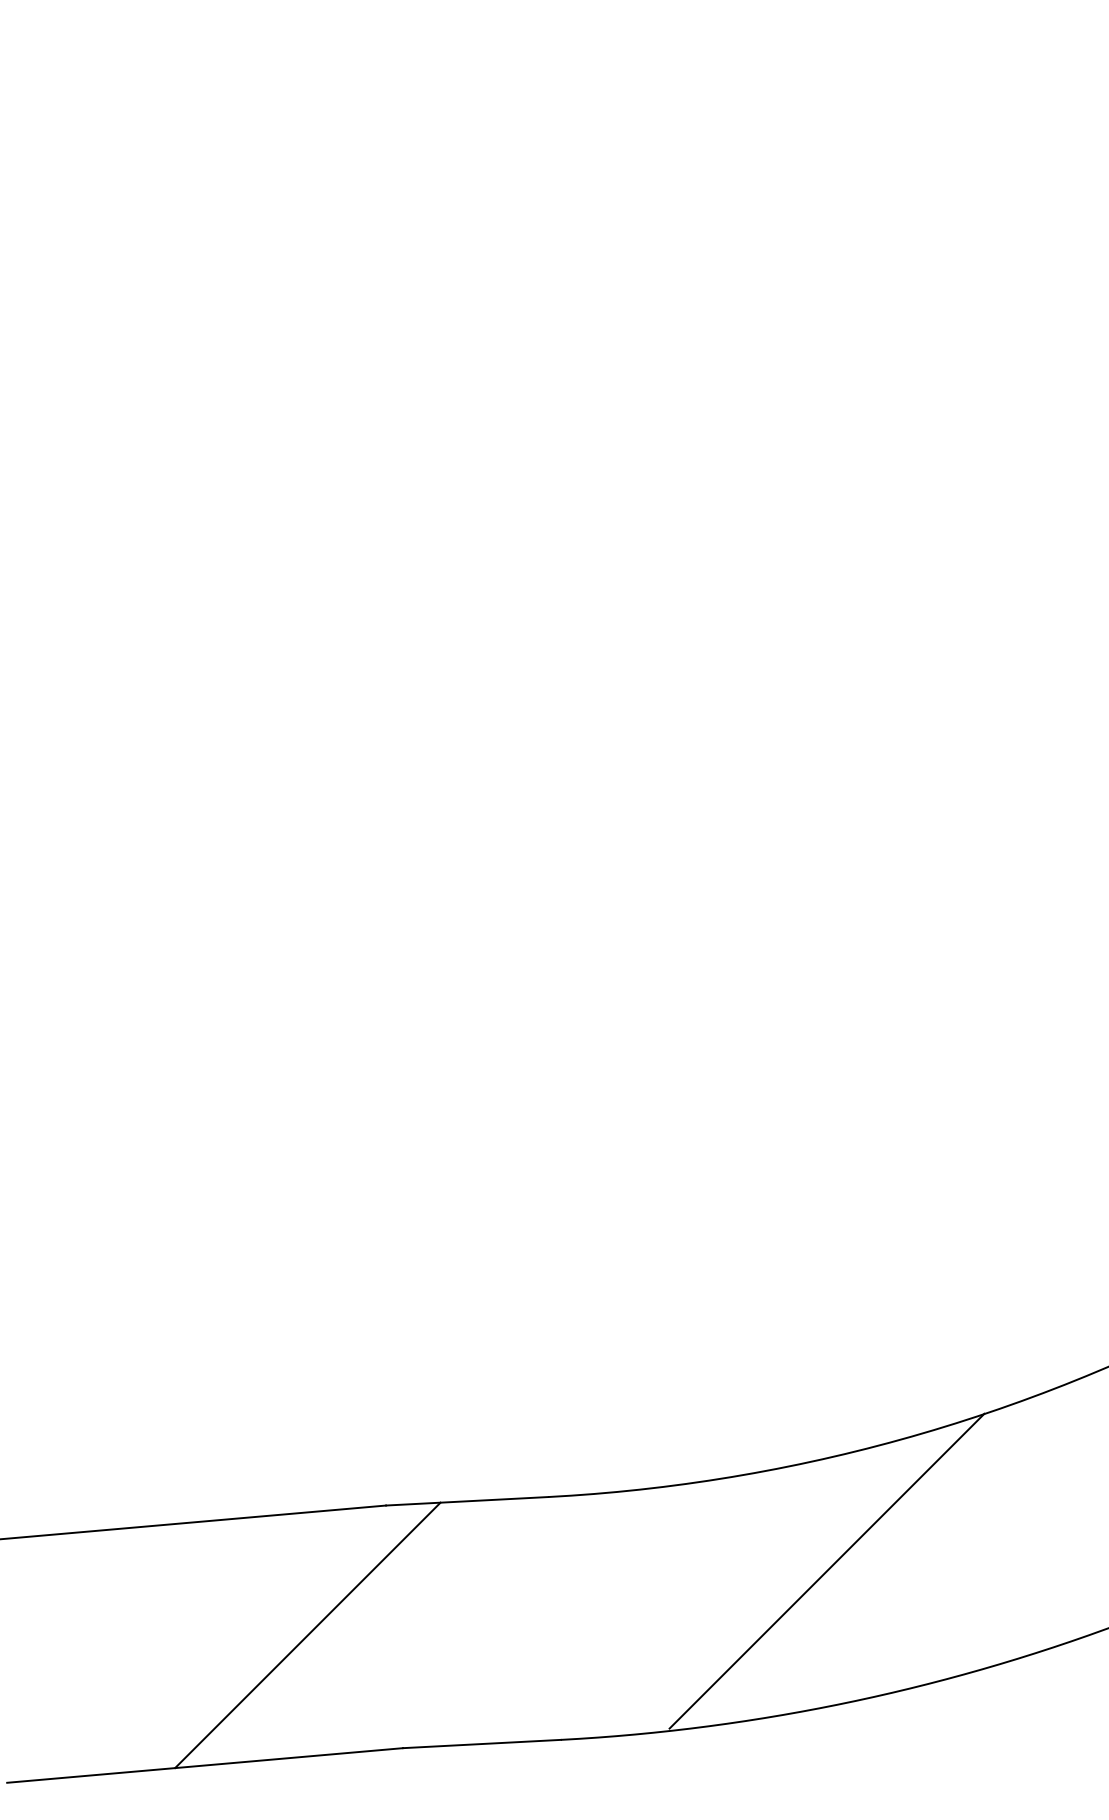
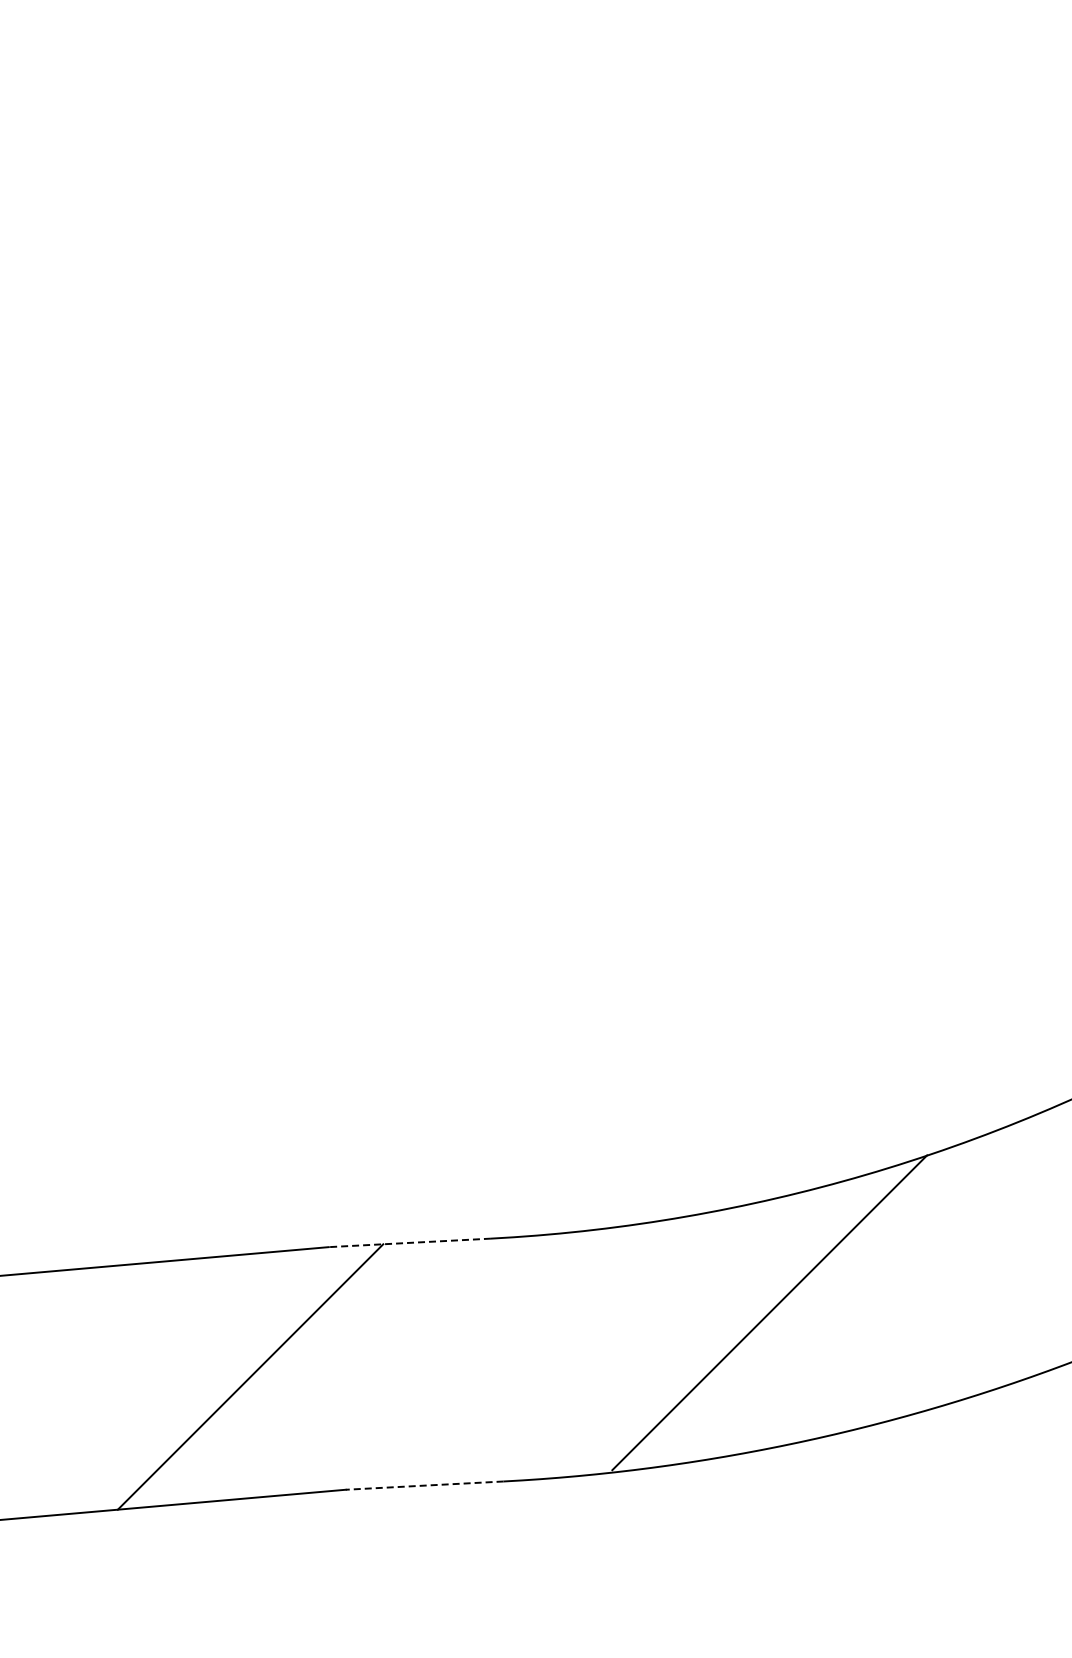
line: (466, 1501) -> (409, 1243), solid -> dashed
line: (481, 1744) -> (424, 1486), solid -> dashed

